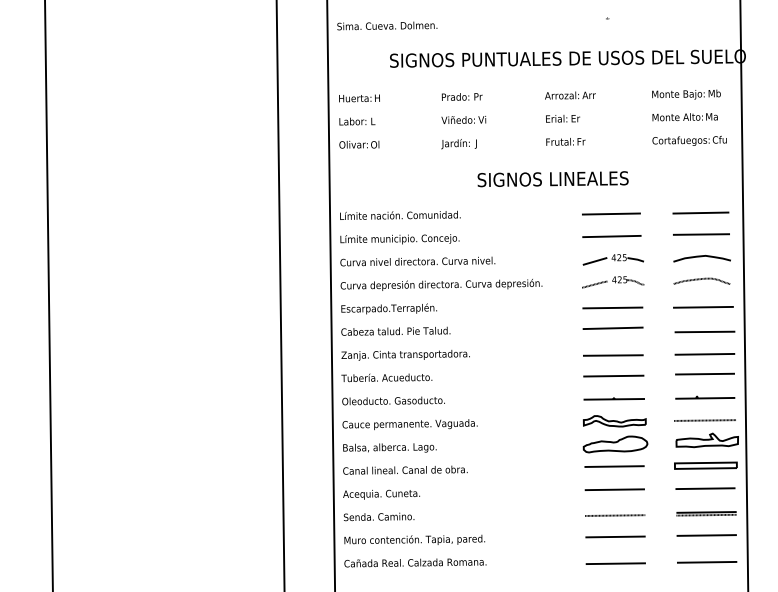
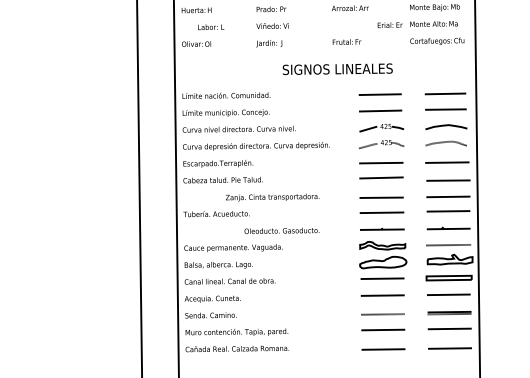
text: (563, 118) -> (390, 25), moved
text: (357, 121) -> (211, 27), moved
text: (405, 355) -> (272, 197), moved
text: (393, 400) -> (281, 230), moved

